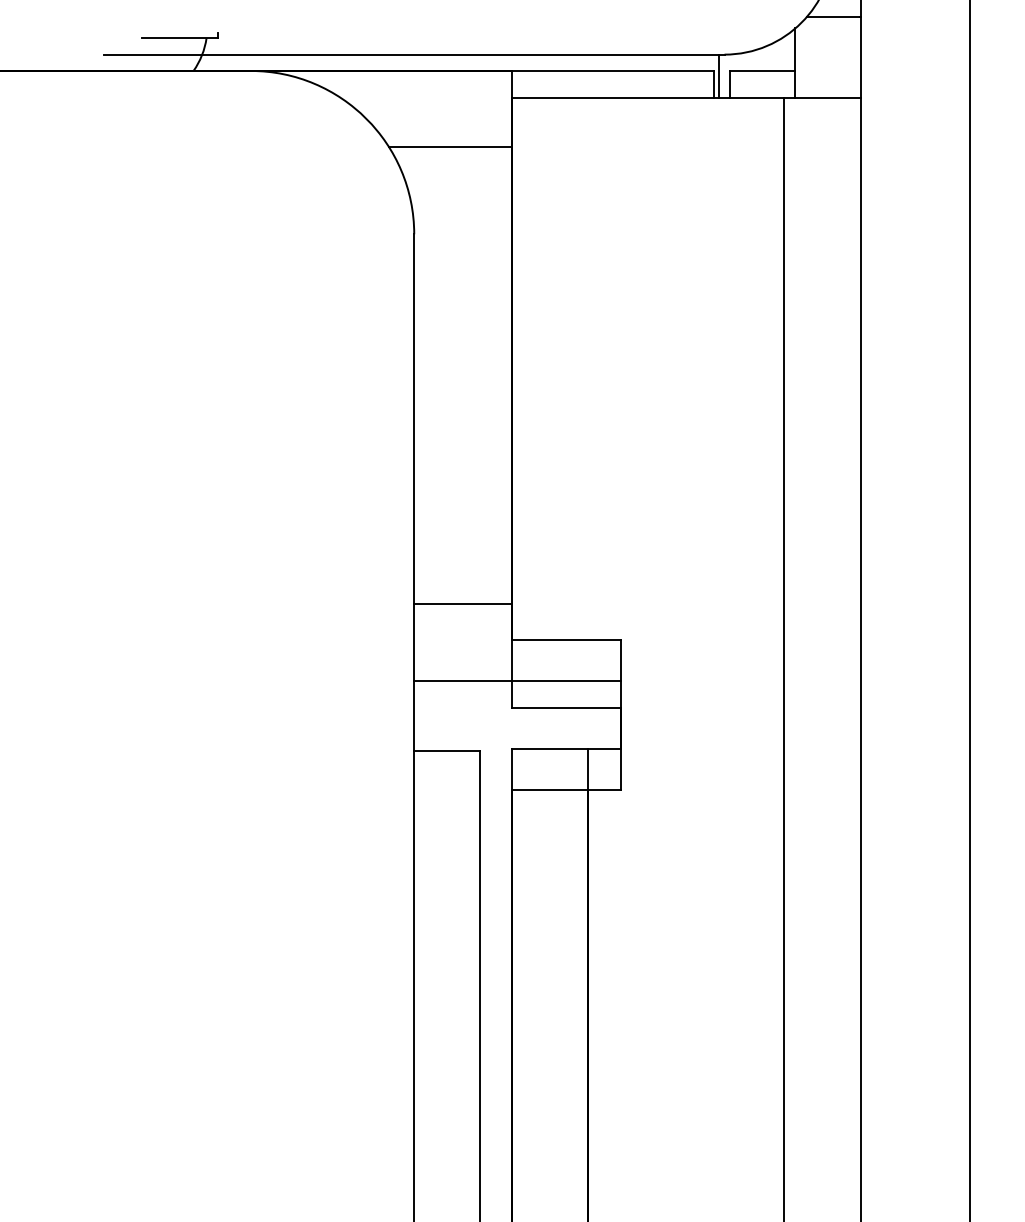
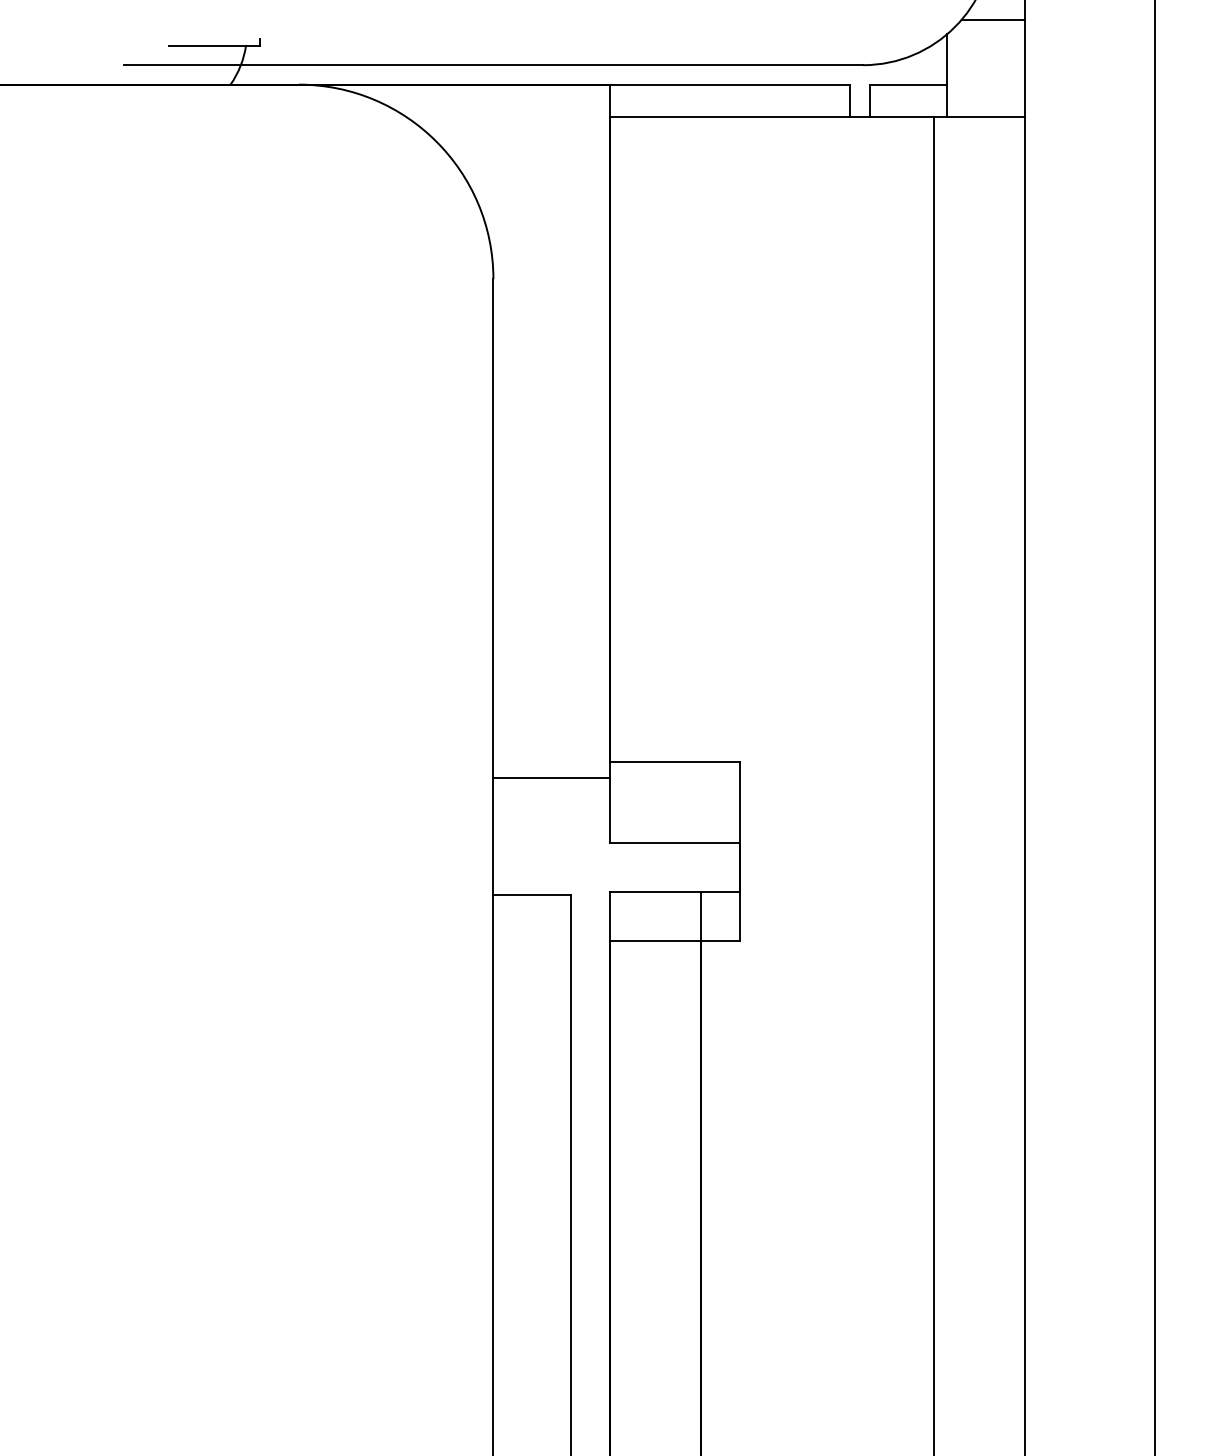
line: (718, 76) -> (856, 91), removed
line: (450, 147) -> (536, 175), removed
line: (462, 604) -> (551, 778), moved
line: (517, 681) -> (616, 811), removed

